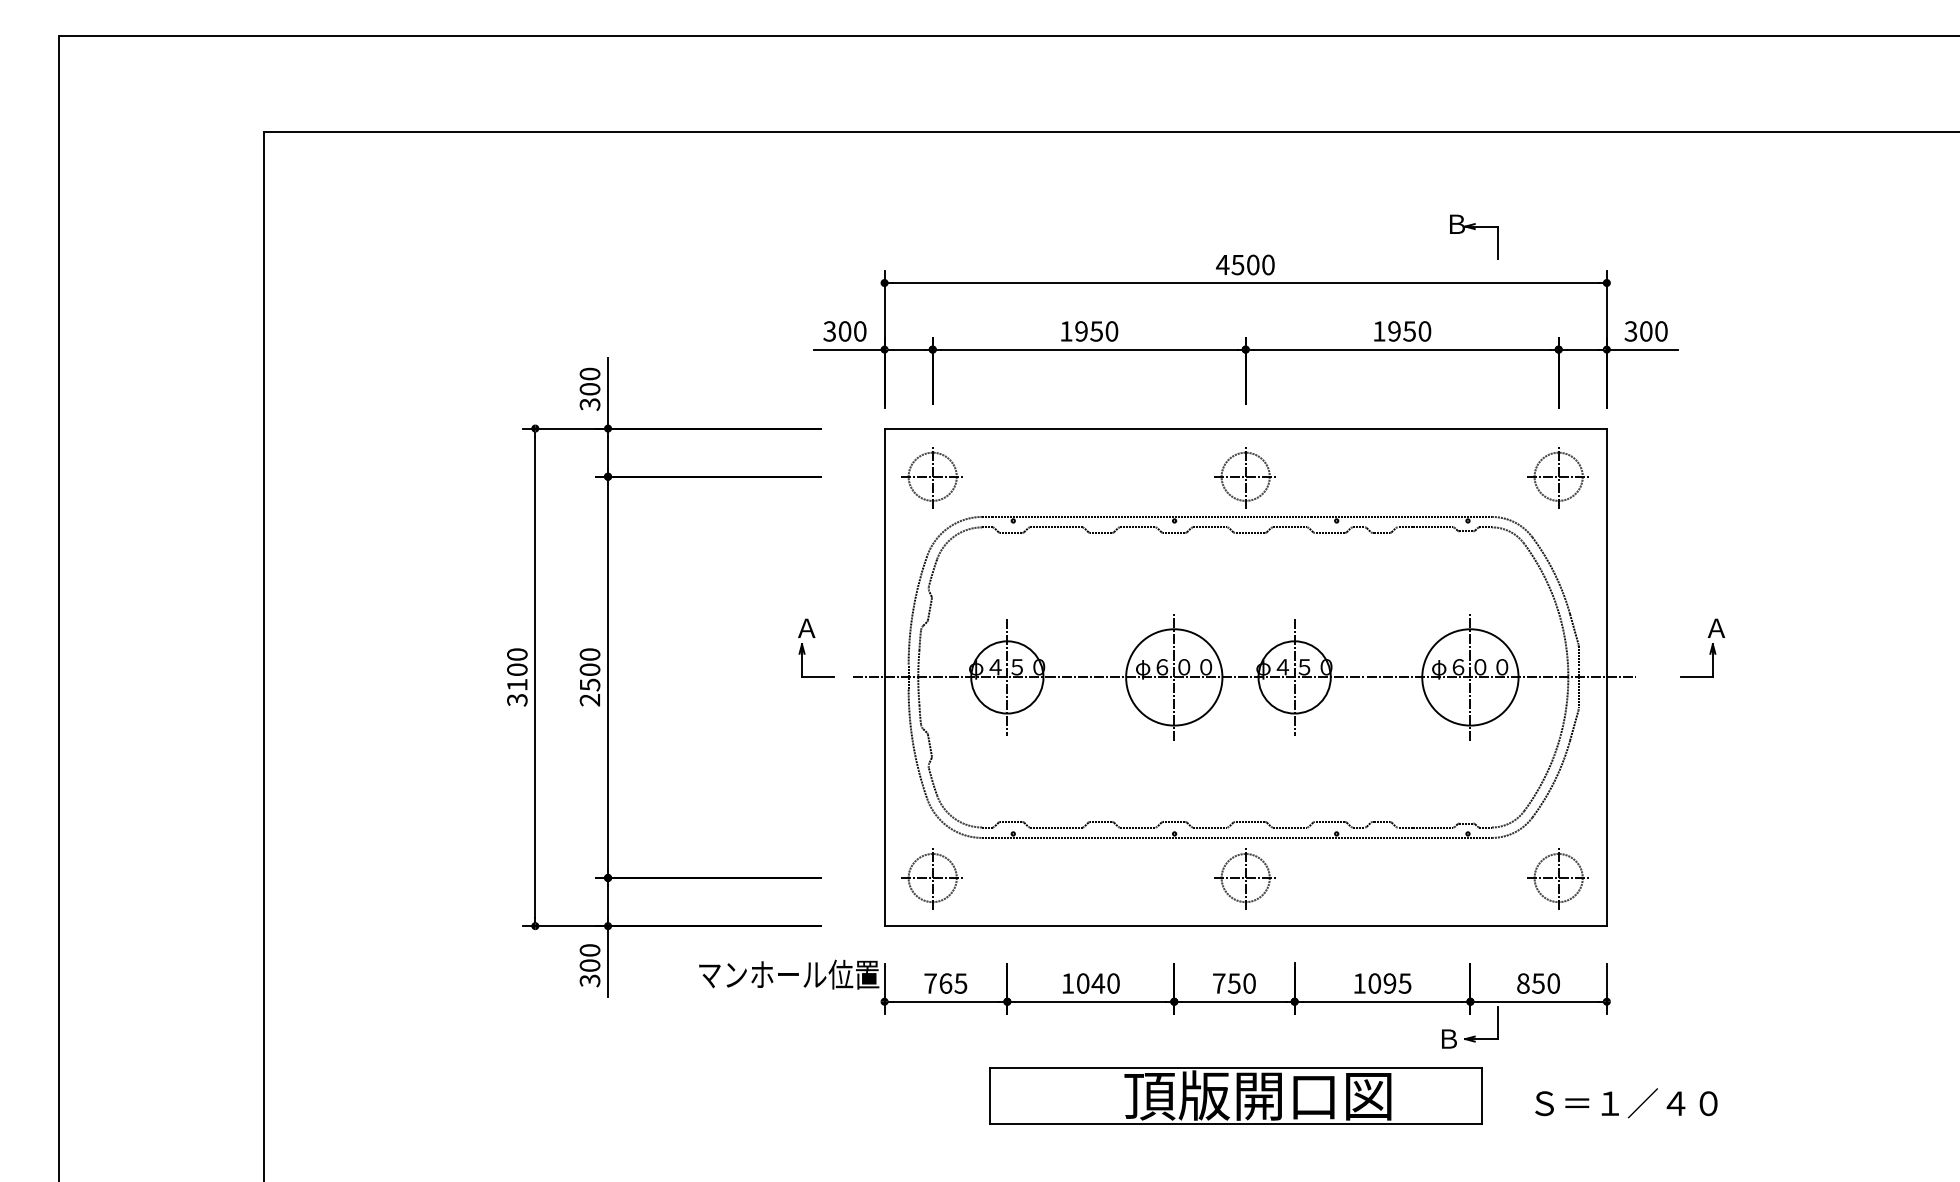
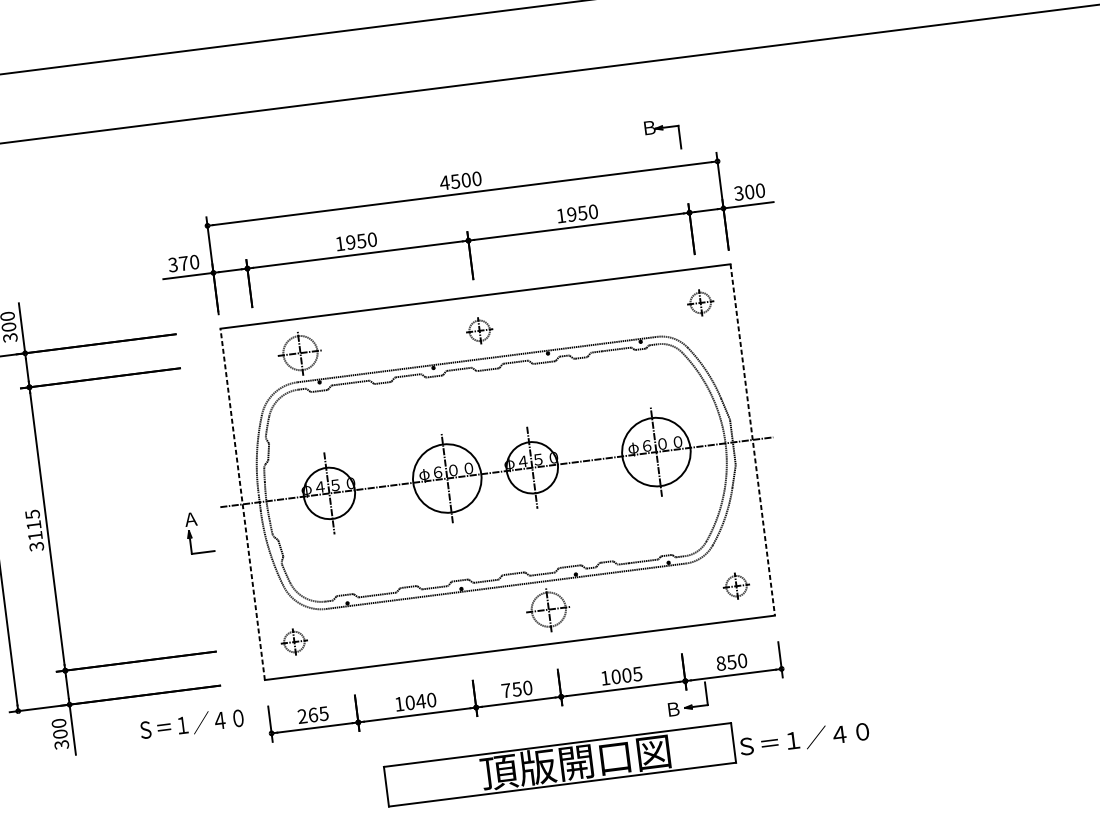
part: (1474, 229) -> (662, 129), moved
text: (844, 331) -> (183, 263), 300 -> 370
part: (931, 477) -> (299, 353), moved
part: (1244, 477) -> (479, 331), size x0.6
part: (1557, 477) -> (700, 303), size x0.6
part: (815, 637) -> (197, 525), moved
part: (1710, 648) -> (823, 410), removed
text: (589, 677) -> (34, 530), 2500 -> 3115
line: (884, 677) -> (242, 504), solid -> dashed
line: (1606, 677) -> (752, 440), solid -> dashed
part: (931, 878) -> (293, 642), size x0.6
part: (1244, 878) -> (547, 610), moved
part: (1557, 878) -> (735, 586), size x0.6
text: (789, 974) -> (202, 722), マンホール位置 -> Ｓ＝１／４０
text: (930, 983) -> (302, 716), 765 -> 265
text: (1389, 983) -> (626, 675), 1095 -> 1005
part: (1235, 1095) -> (559, 764), moved

